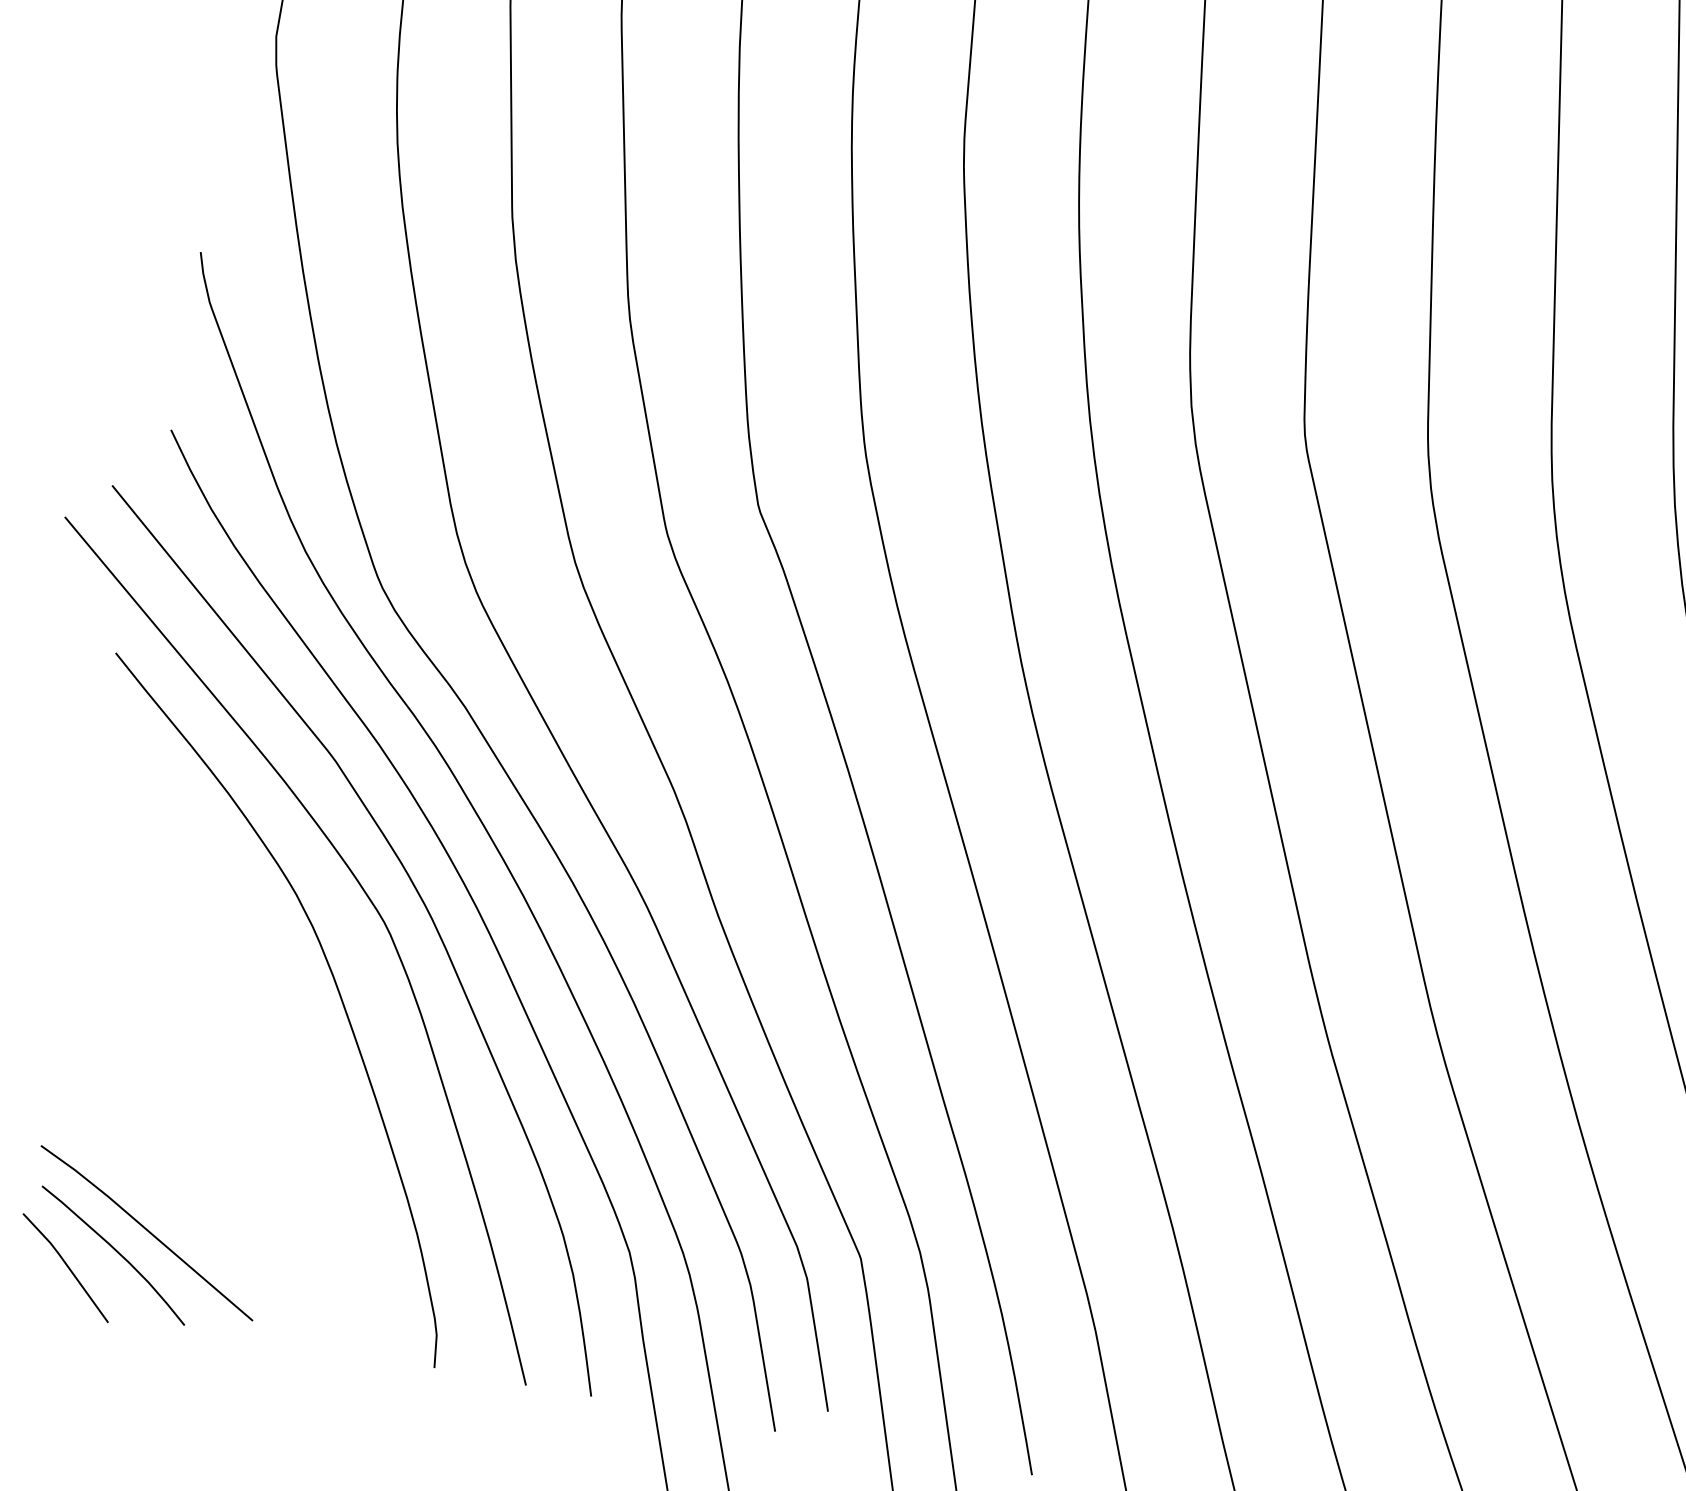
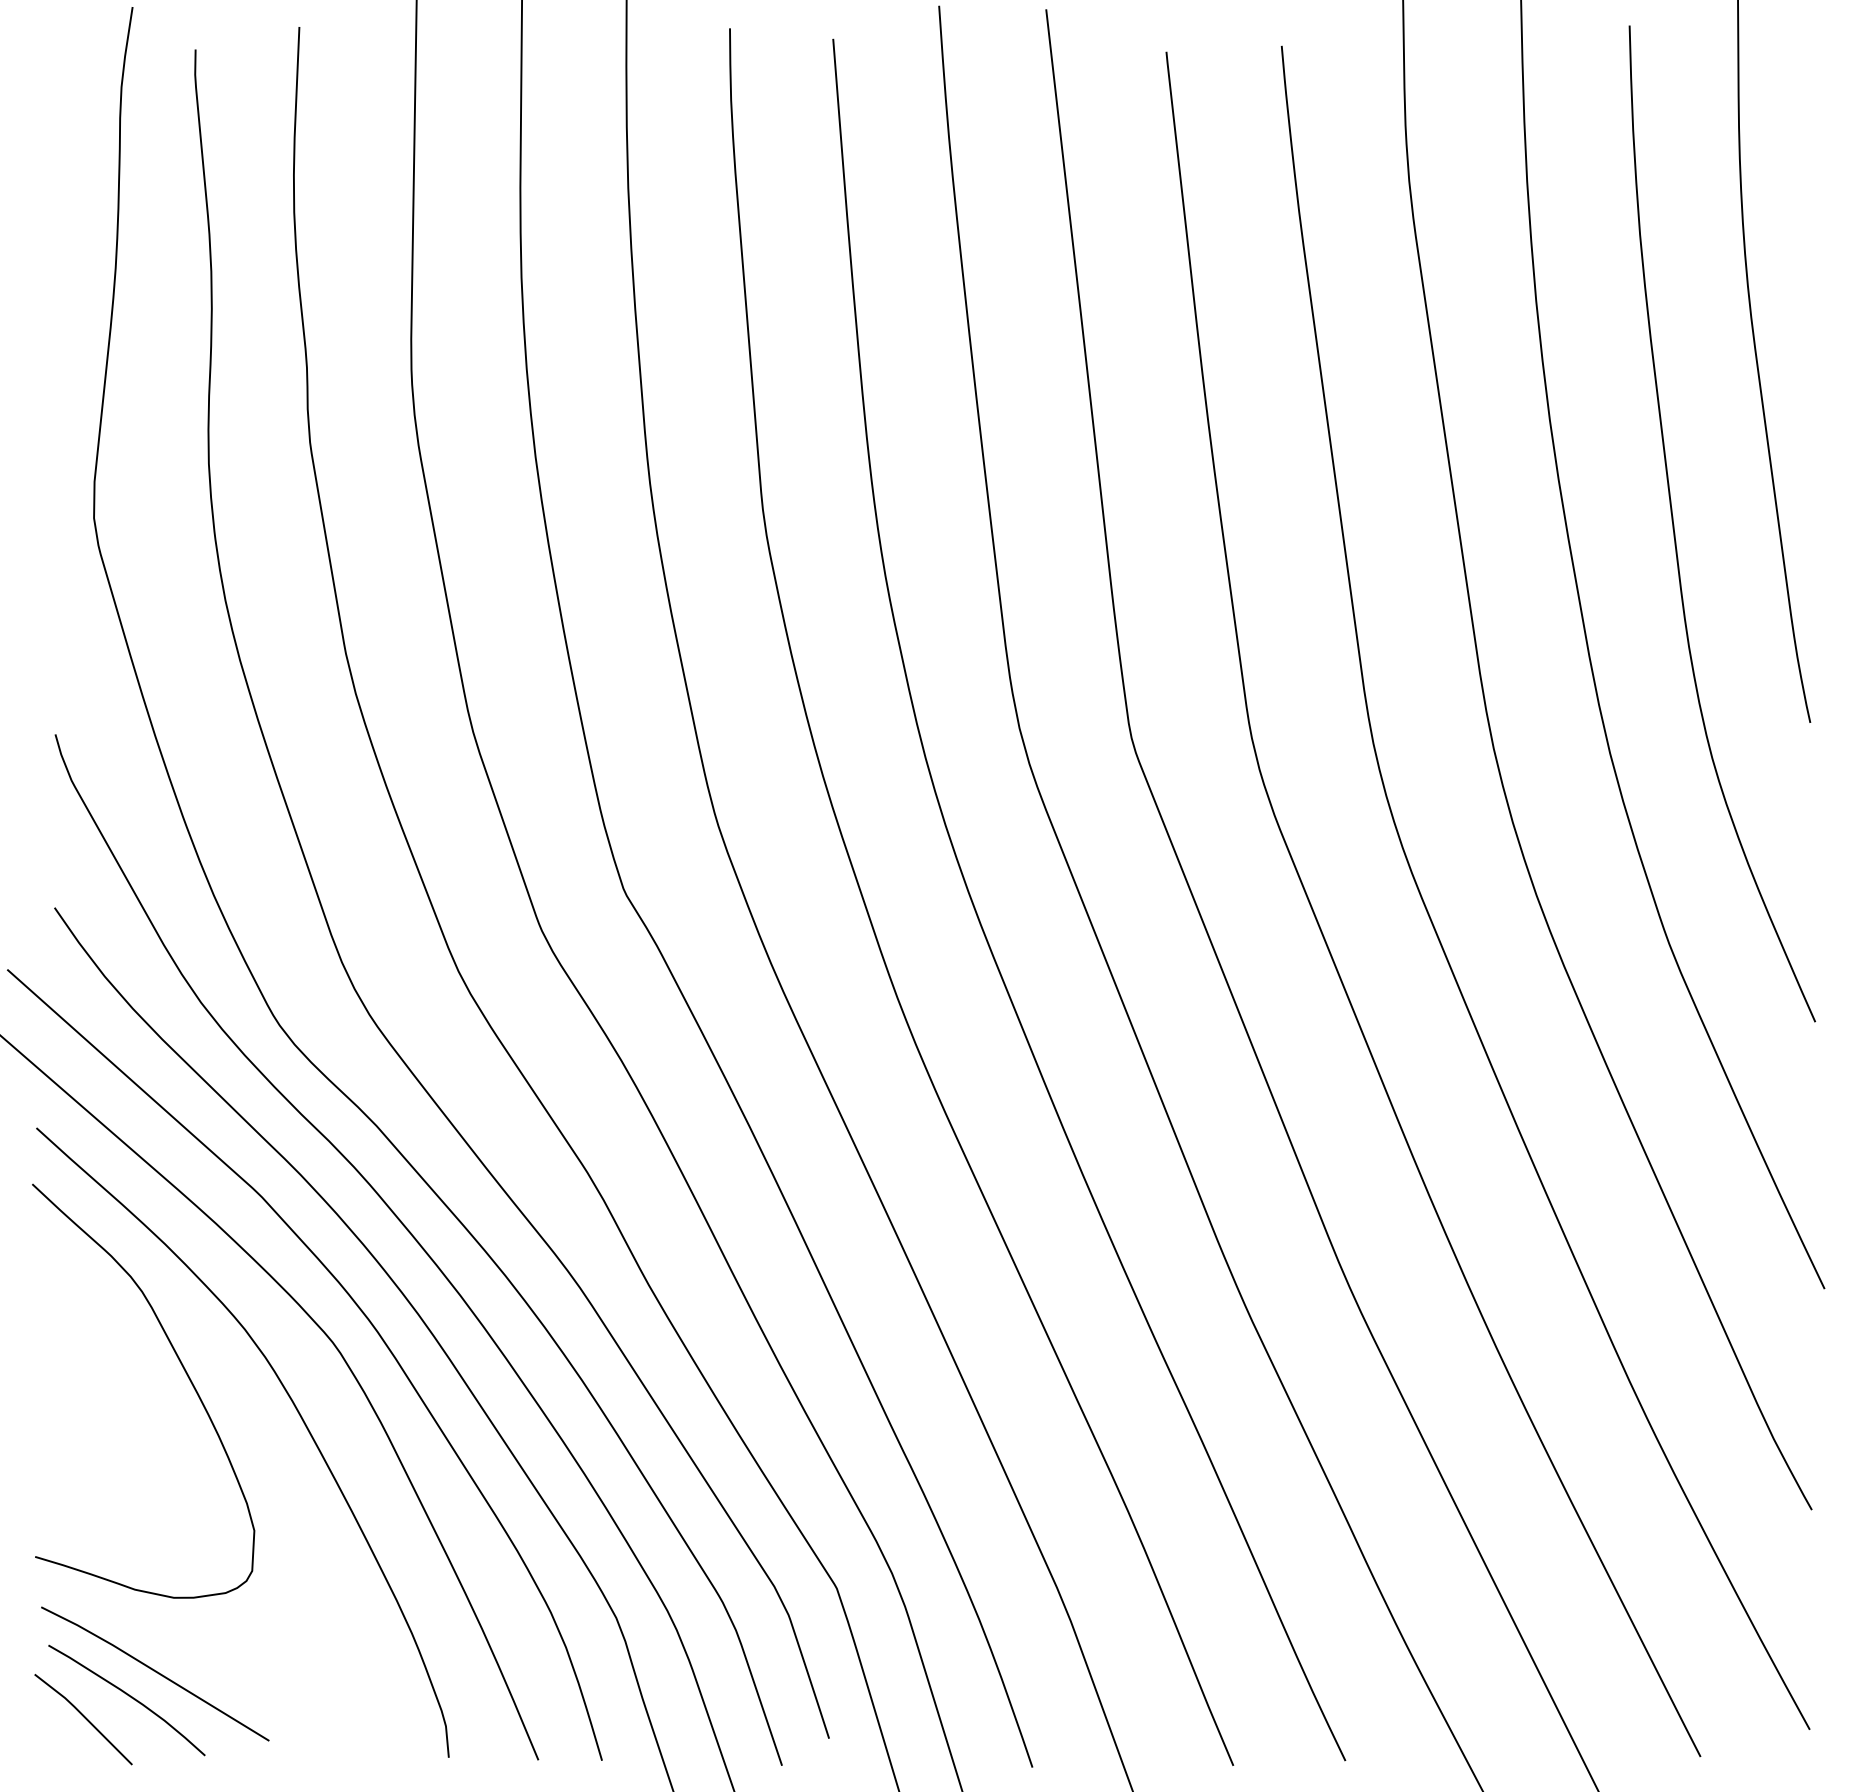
curve: (226, 925) -> (183, 1369), added

